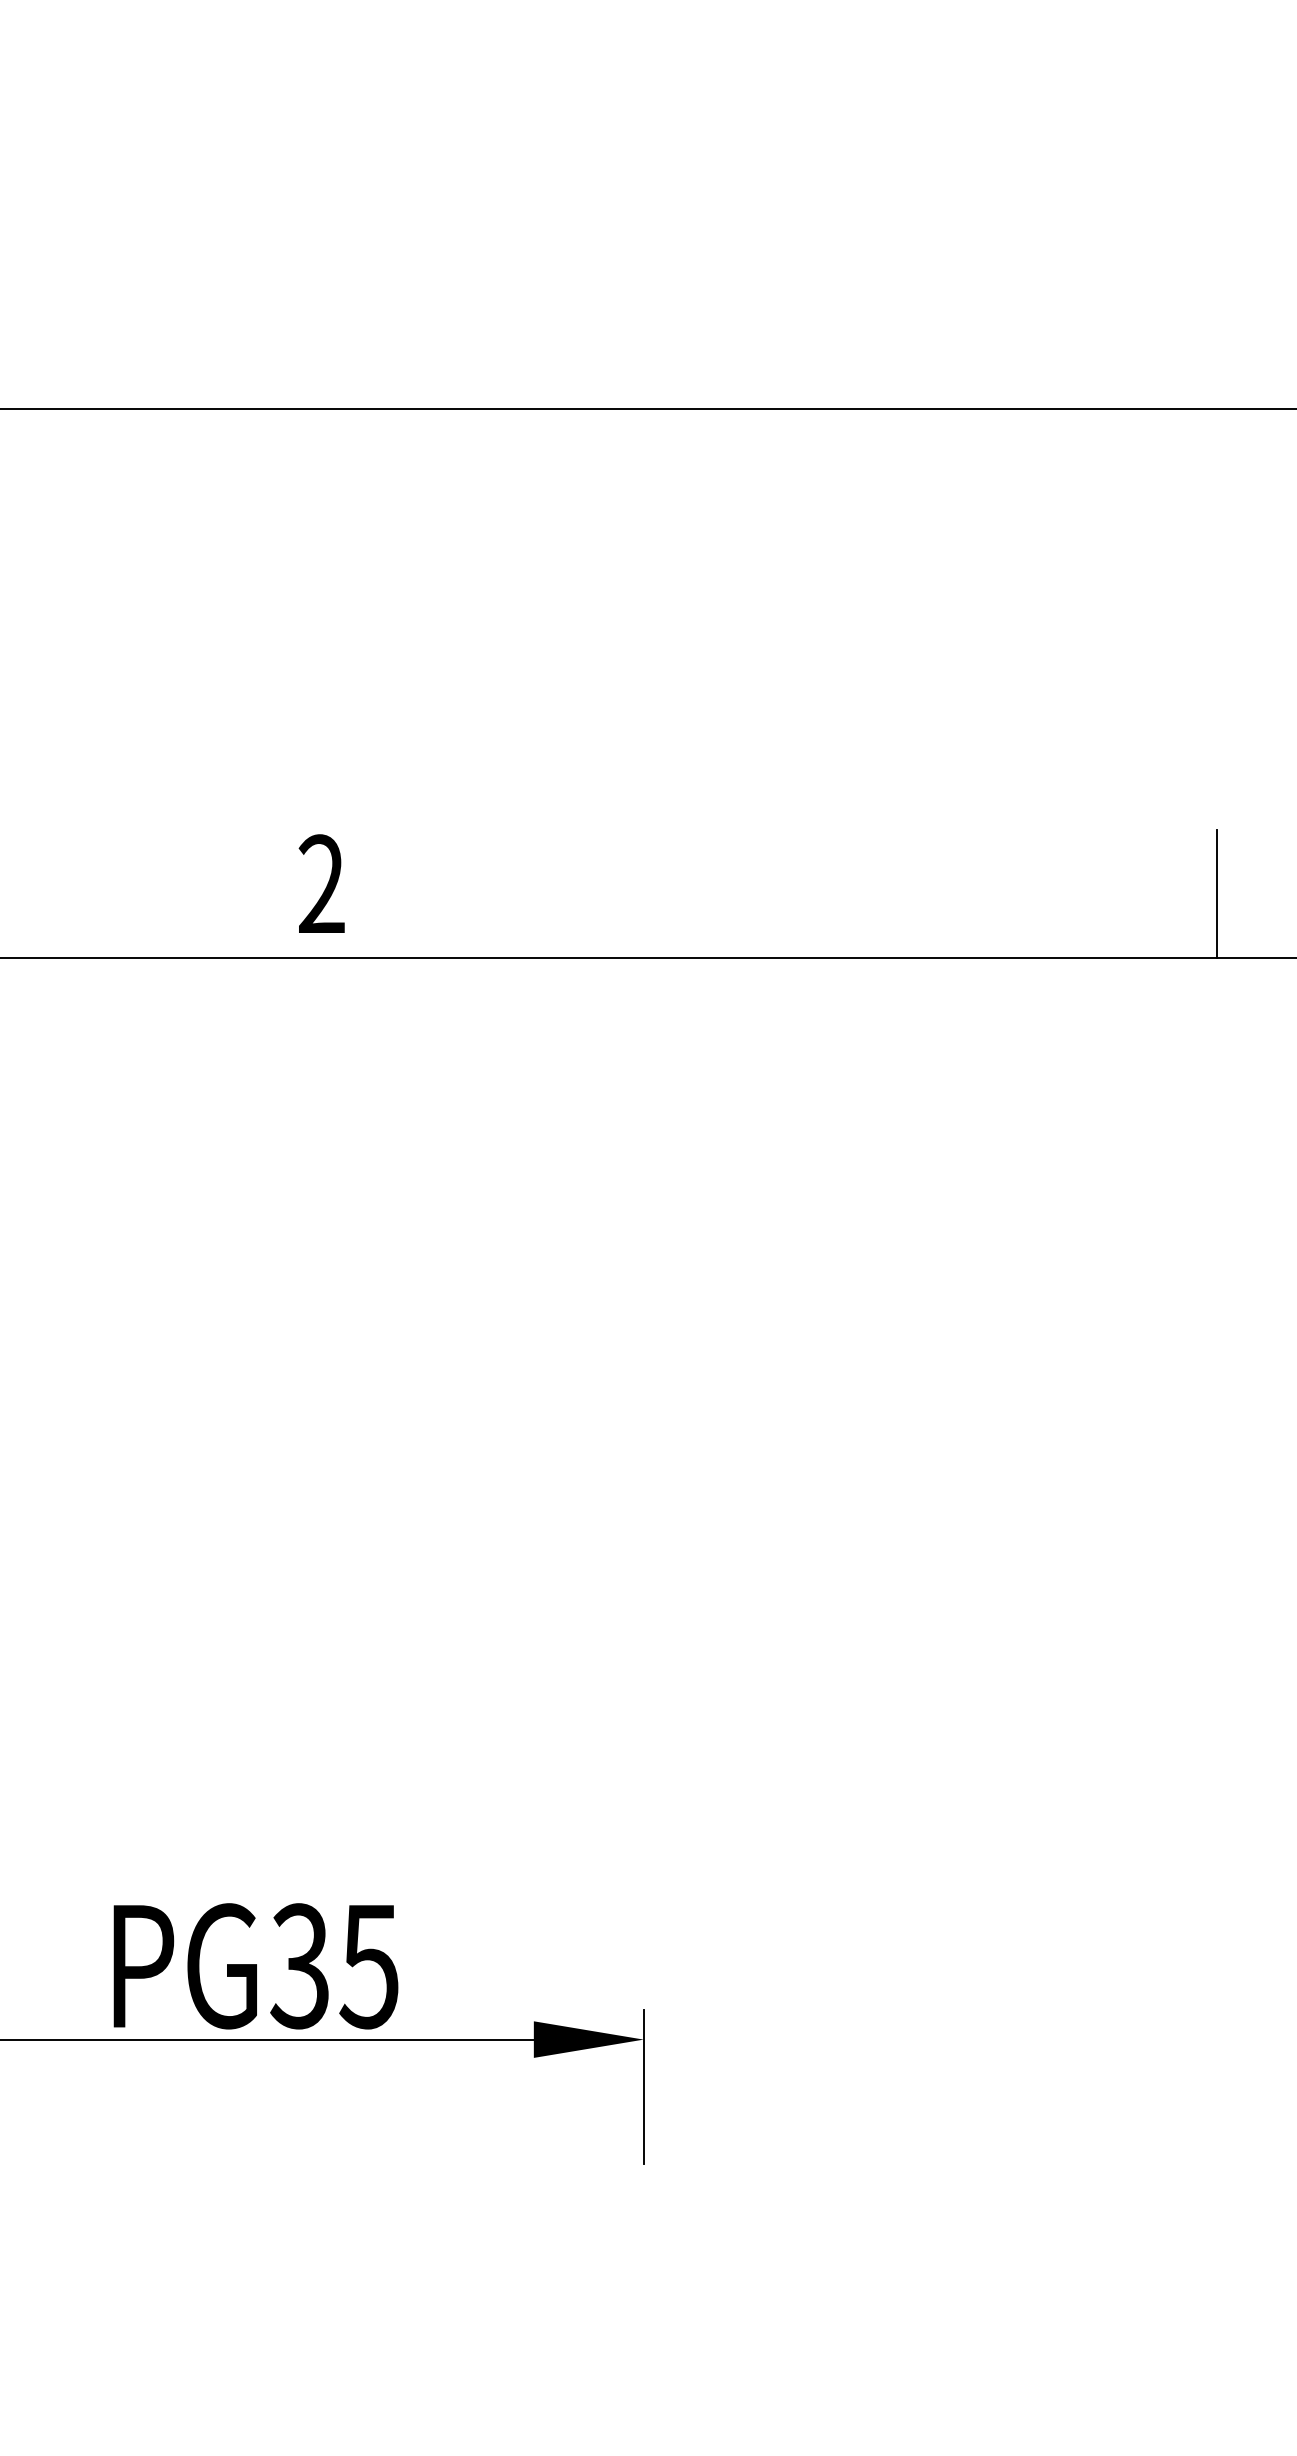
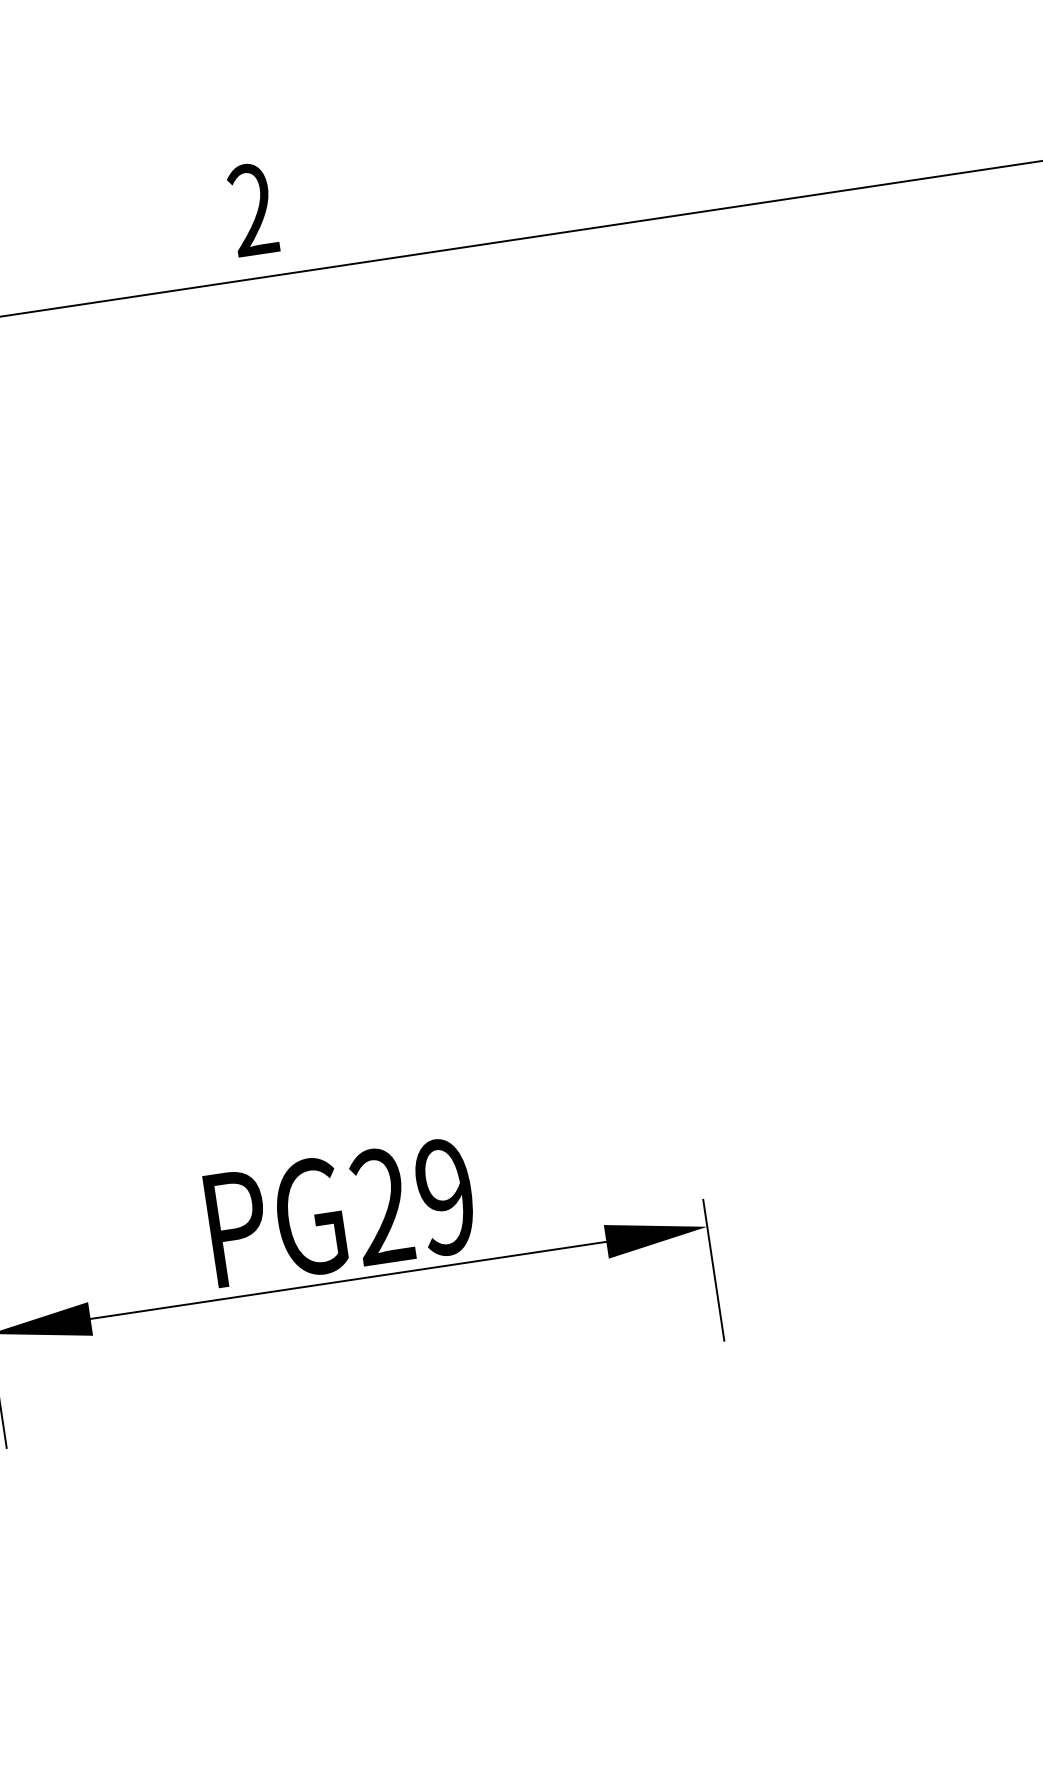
text: (334, 1966) -> (413, 1202), PG35 -> PG29

